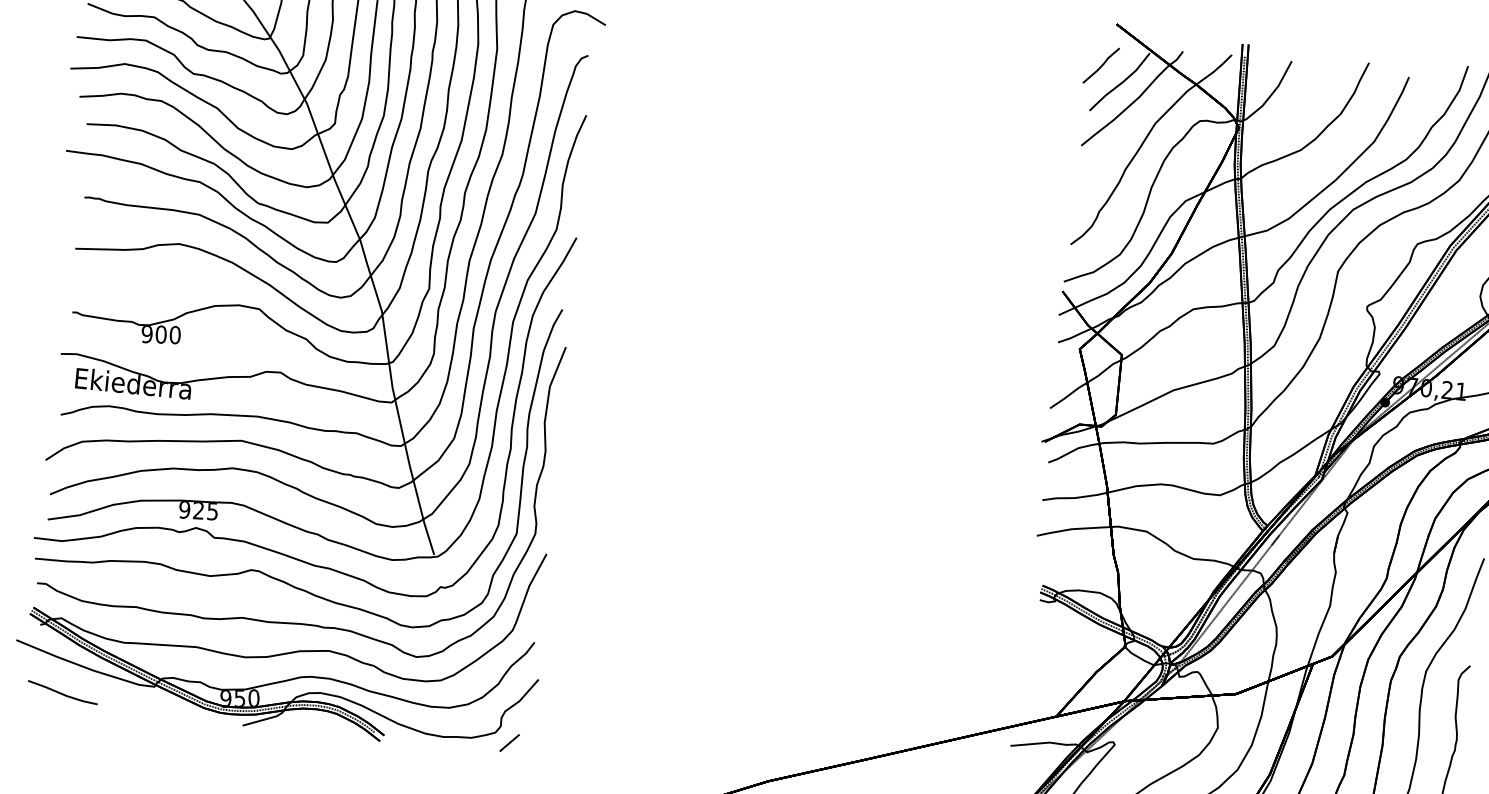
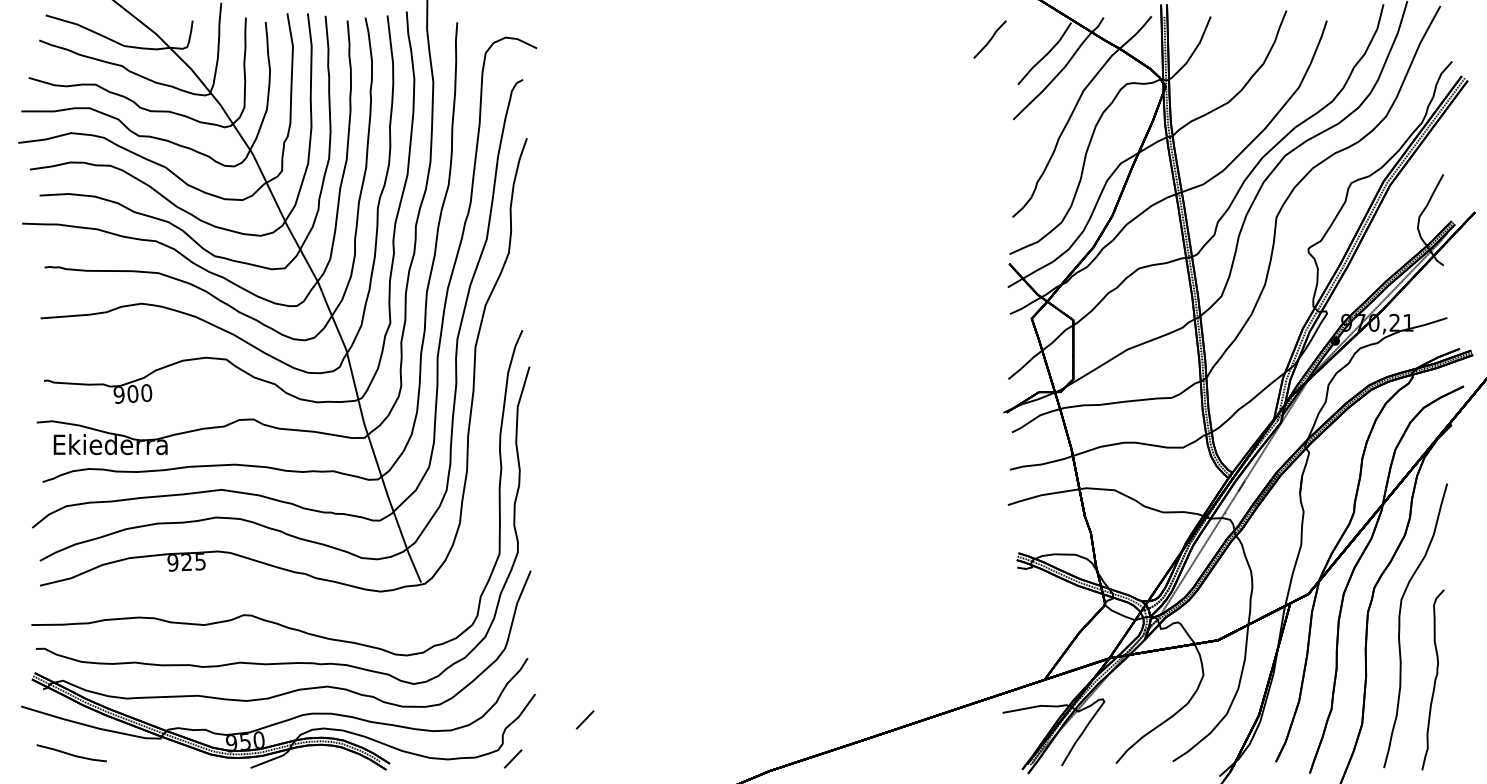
part: (1100, 65) -> (989, 39), moved
part: (252, 542) -> (242, 588), removed
line: (585, 710) -> (584, 719), added

